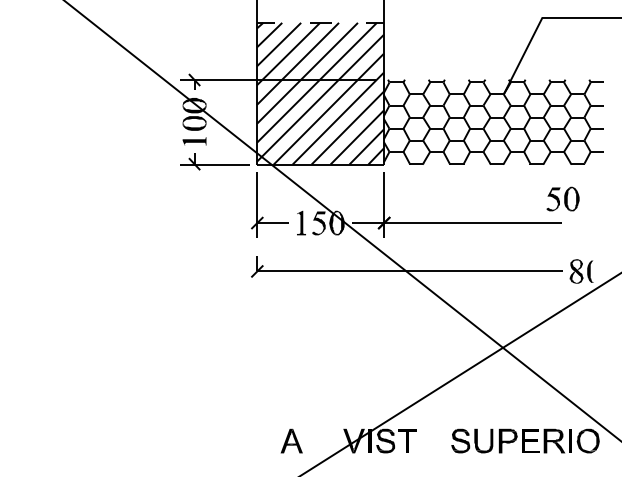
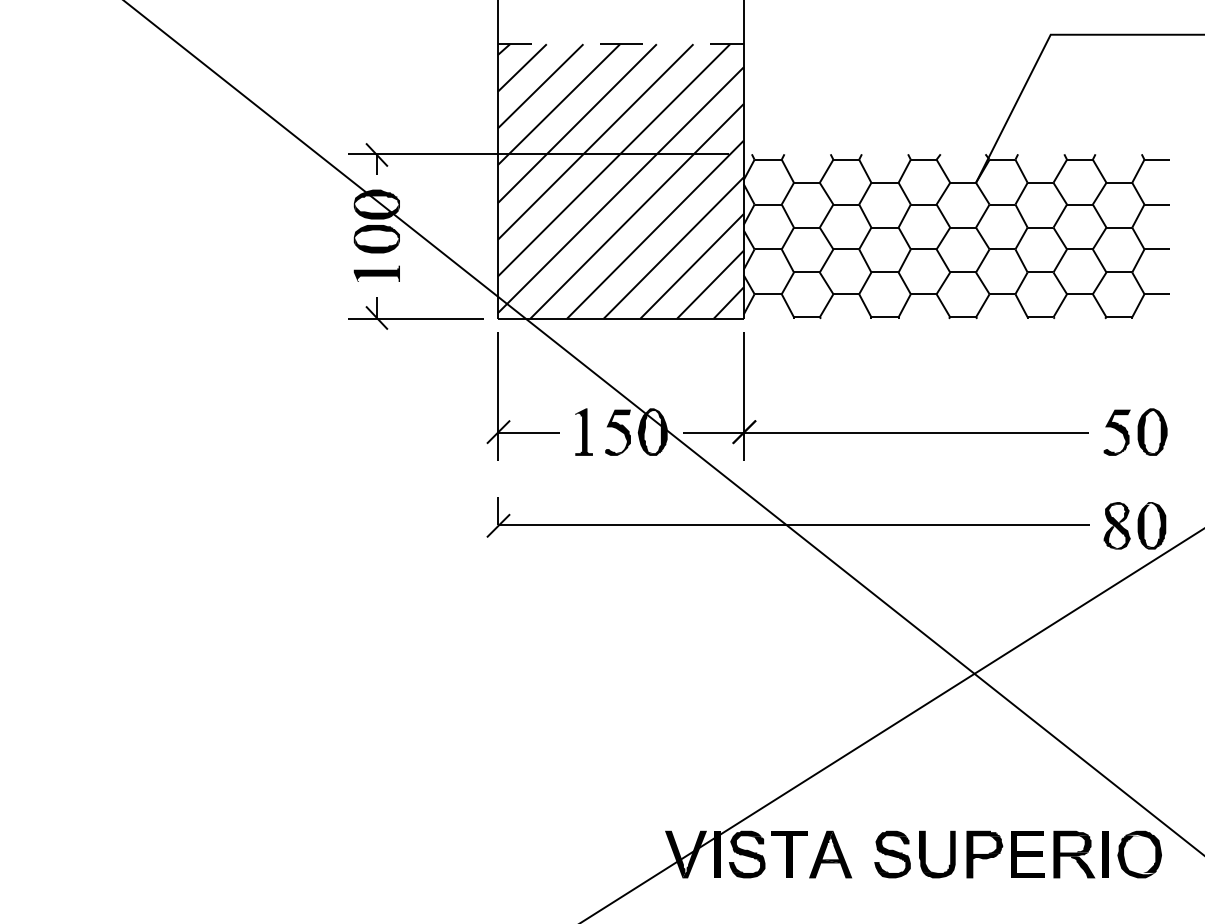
part: (562, 198) -> (1134, 430), moved
fill: (596, 271) -> (1155, 525), added
part: (291, 440) -> (830, 853), moved

